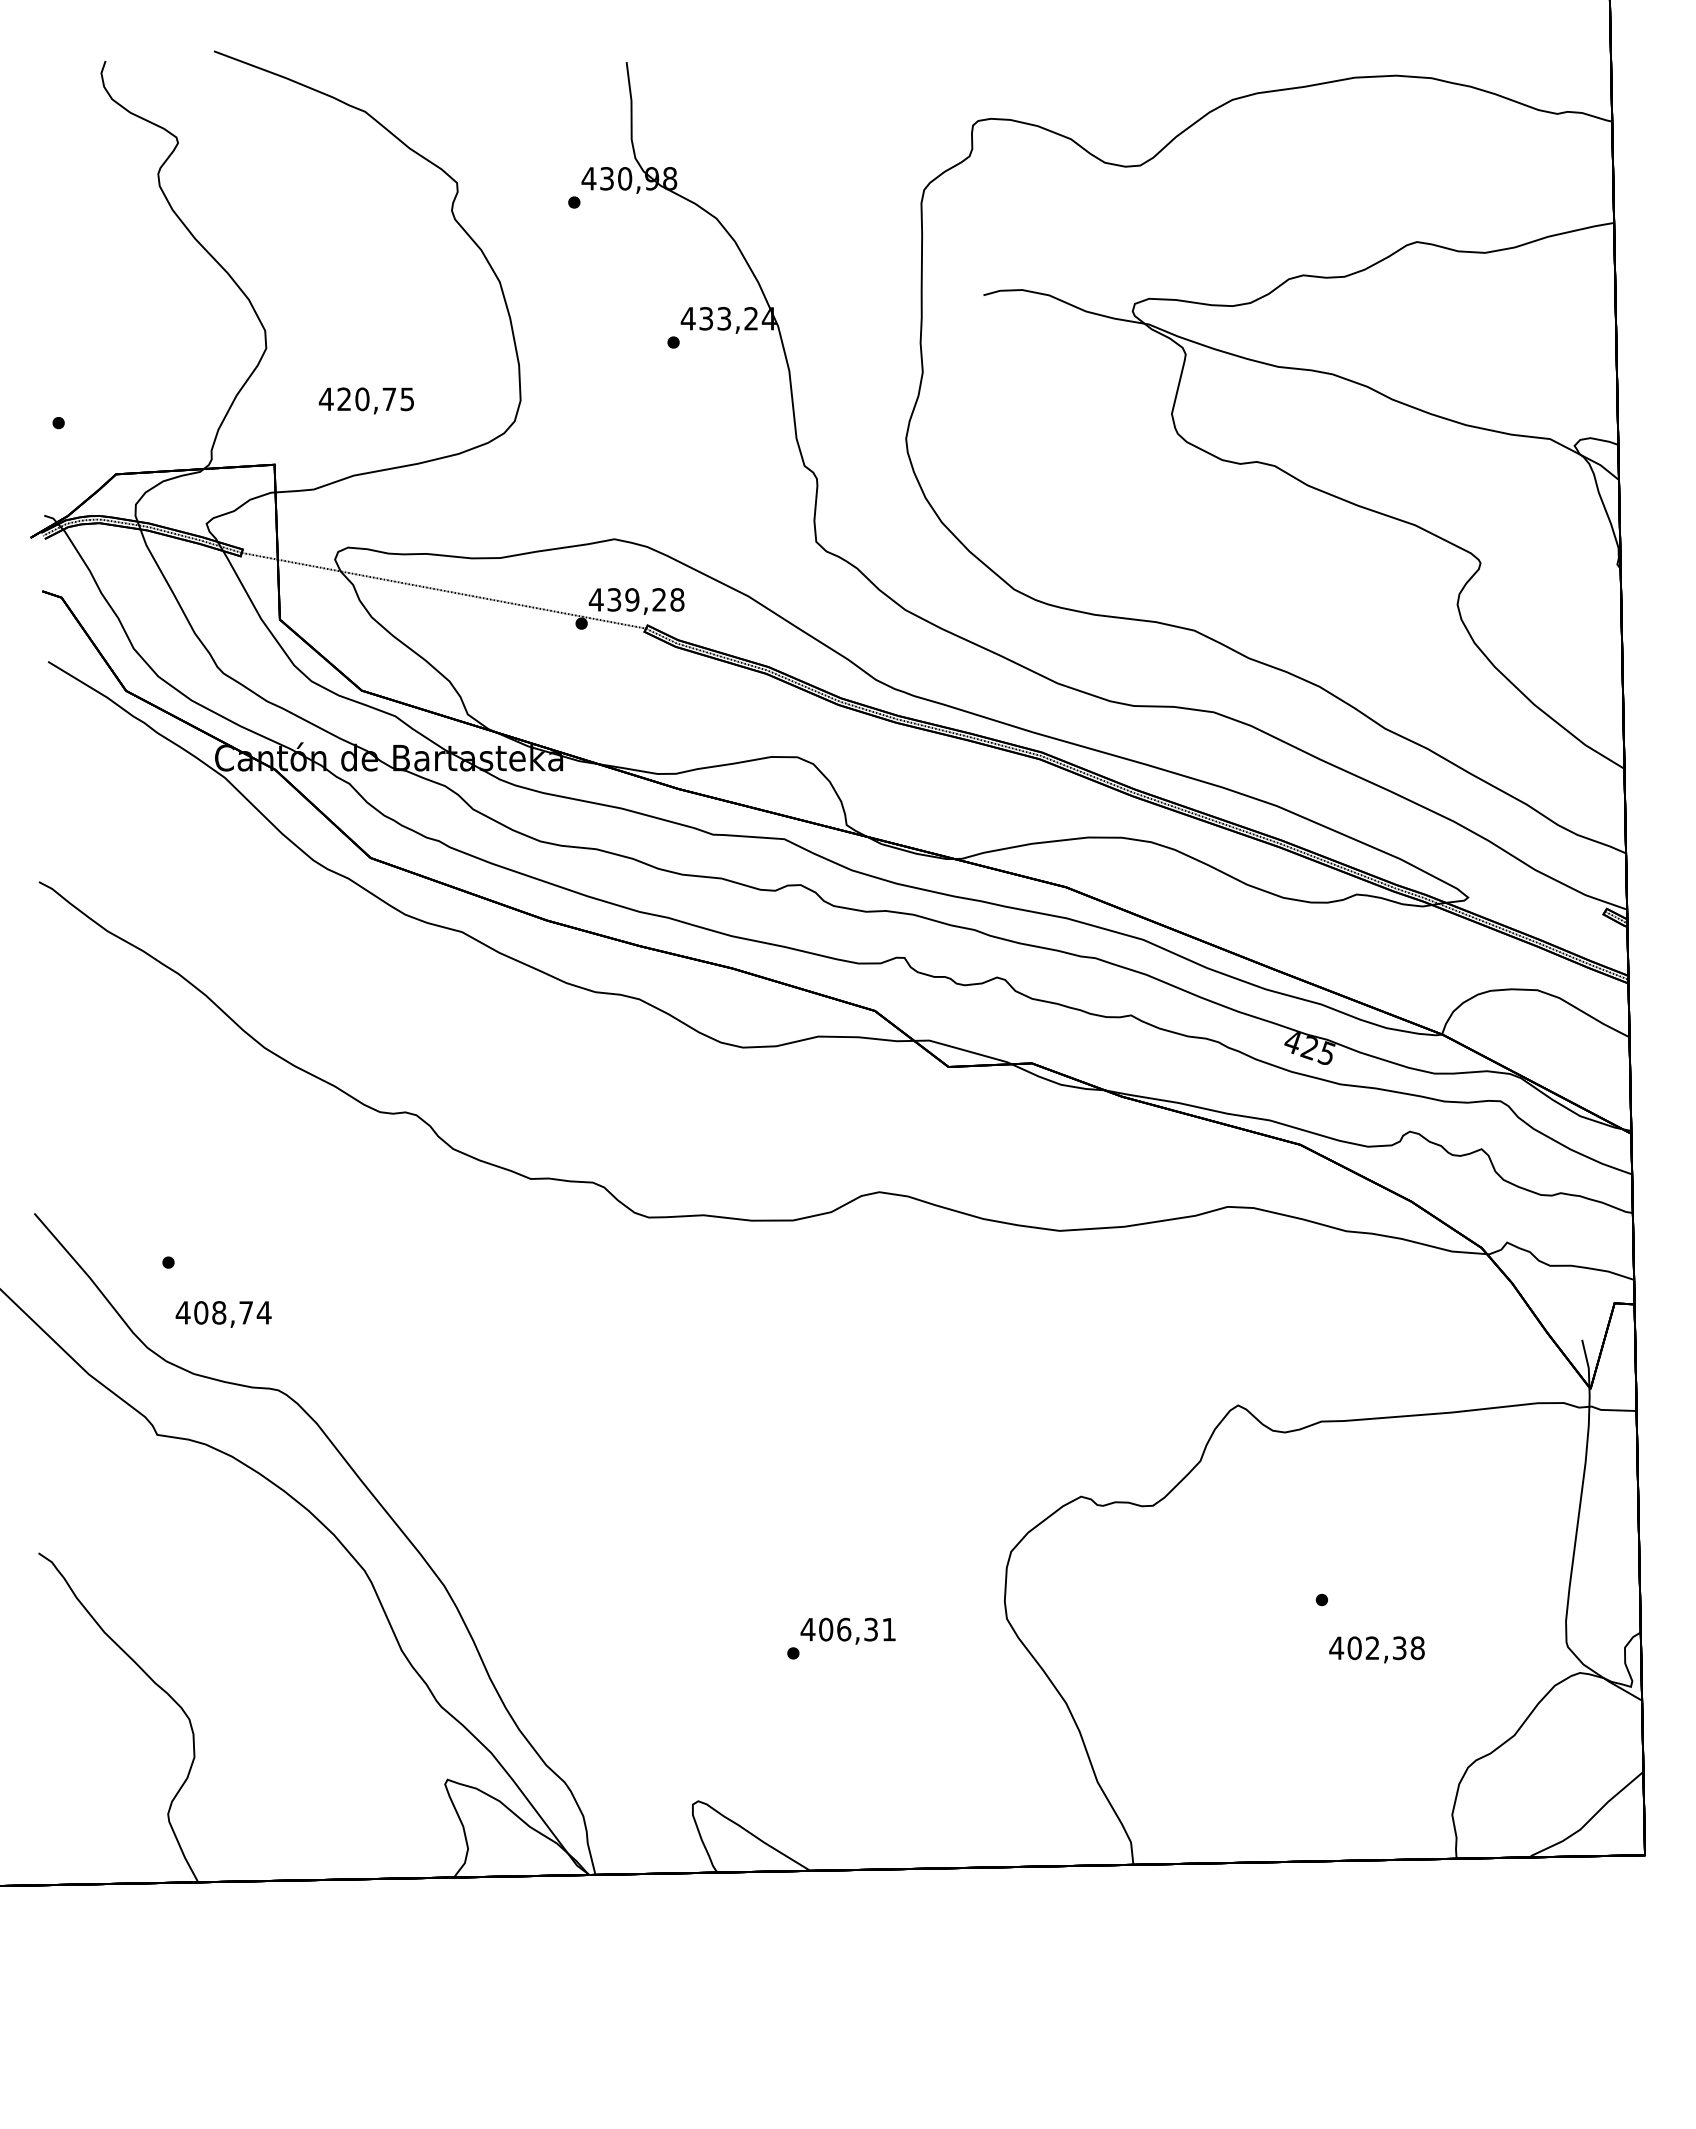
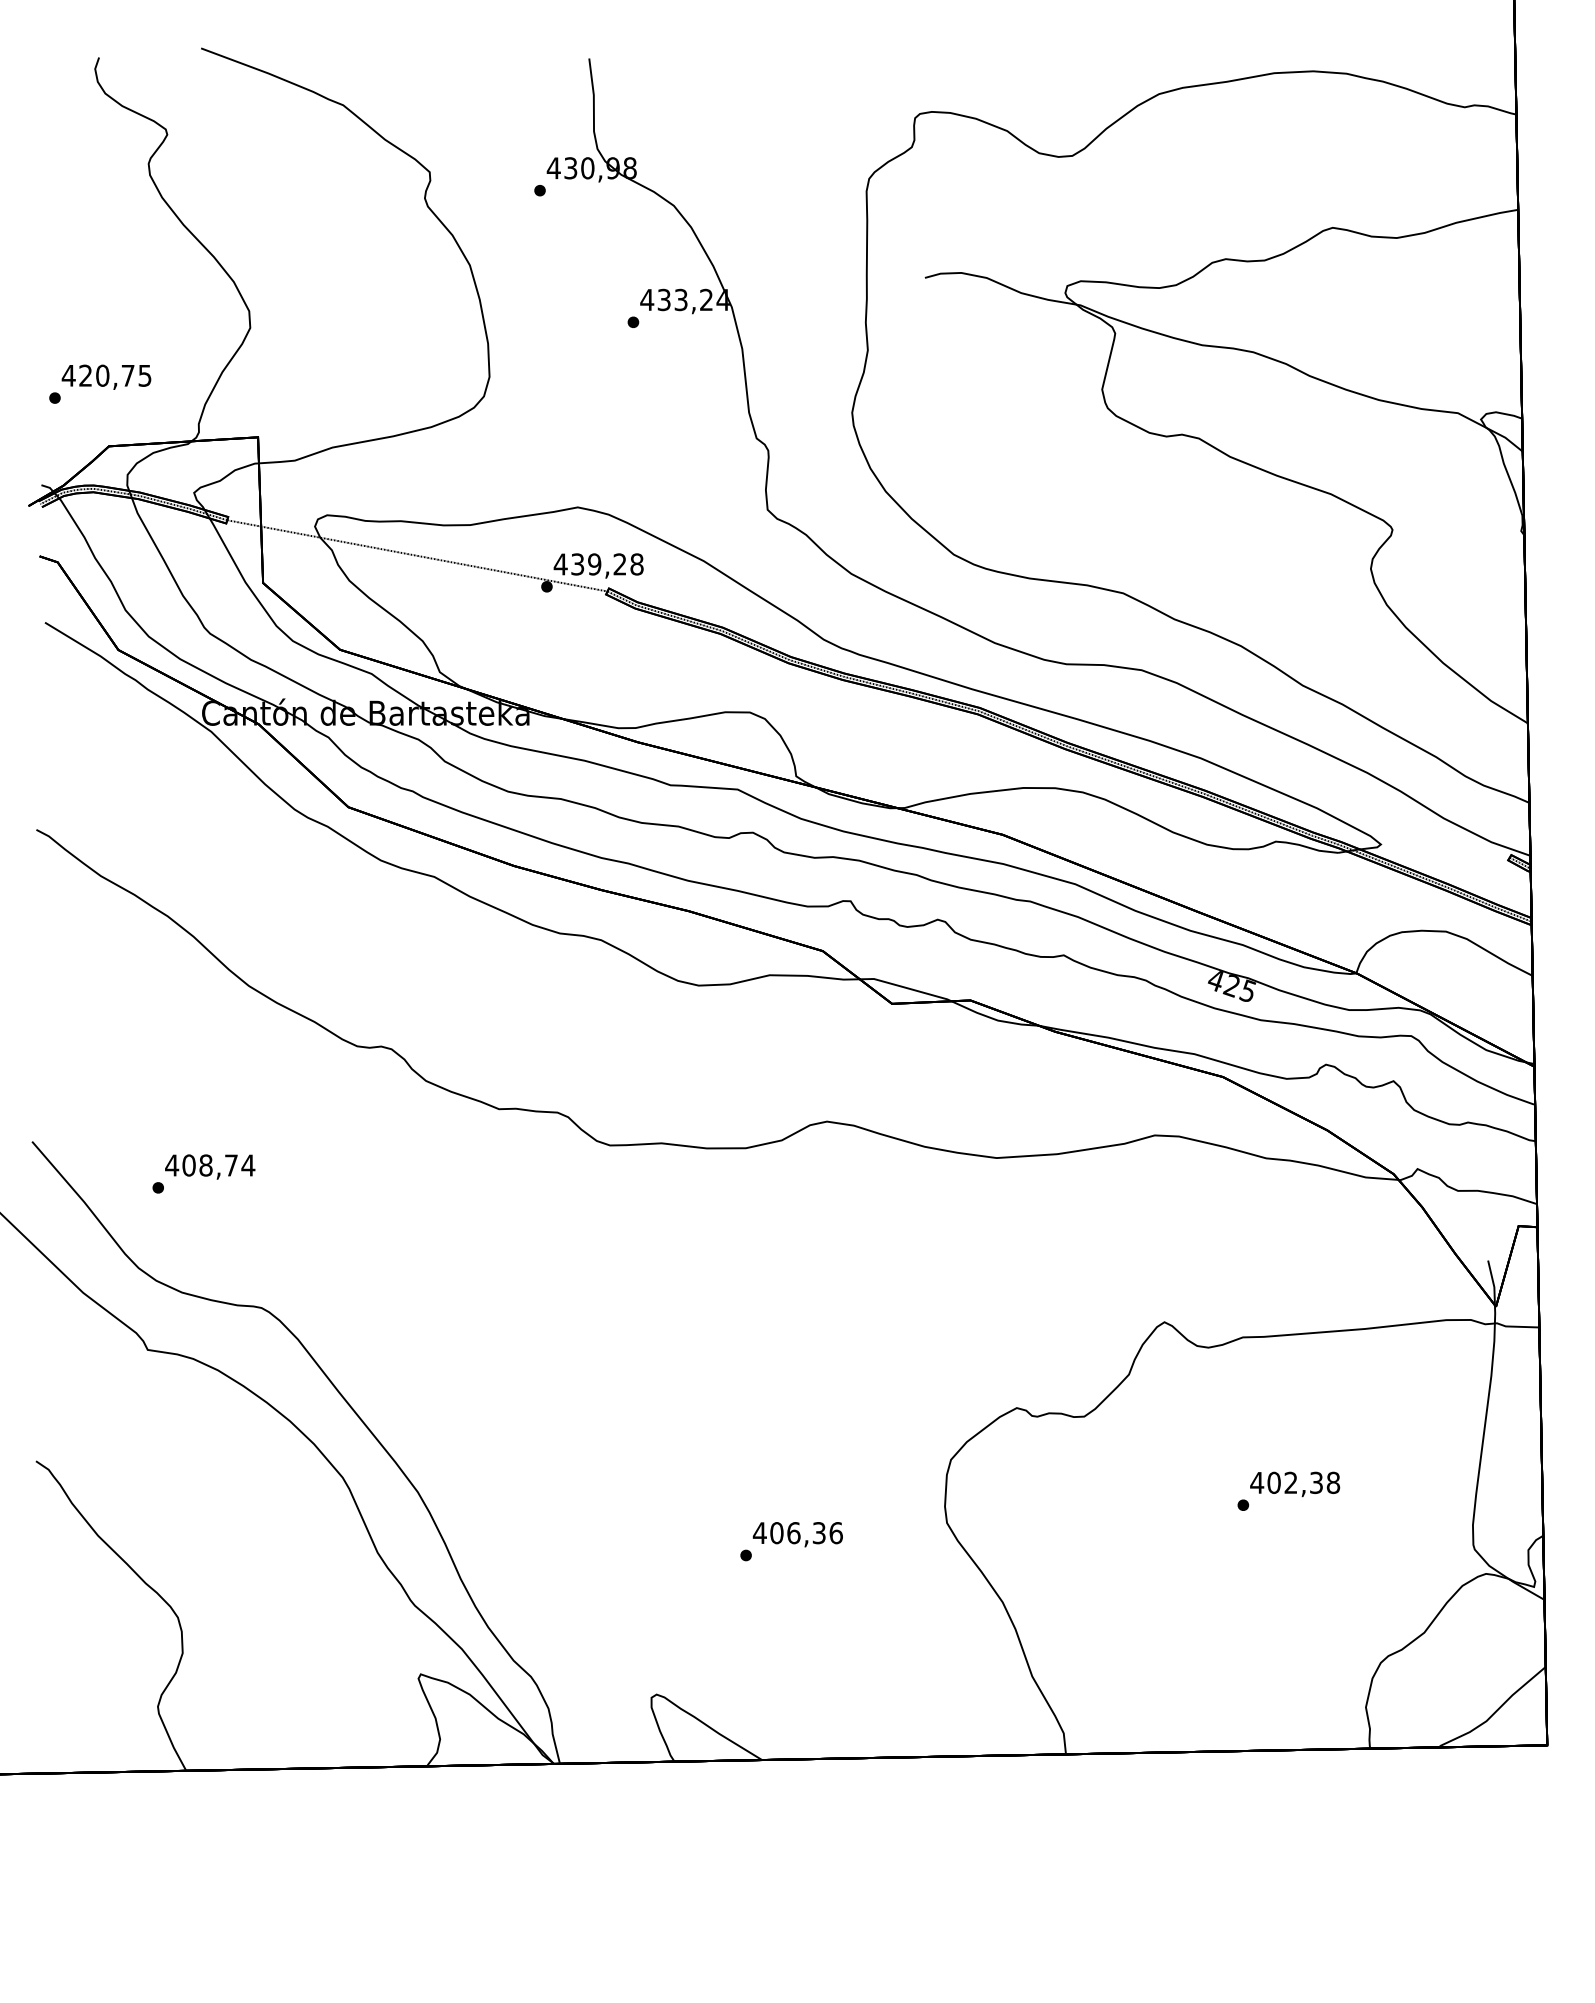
text: (365, 400) -> (105, 376), moved
text: (223, 1314) -> (210, 1167), moved
text: (889, 1629) -> (836, 1532), 406,31 -> 406,36
text: (1376, 1649) -> (1294, 1484), moved

